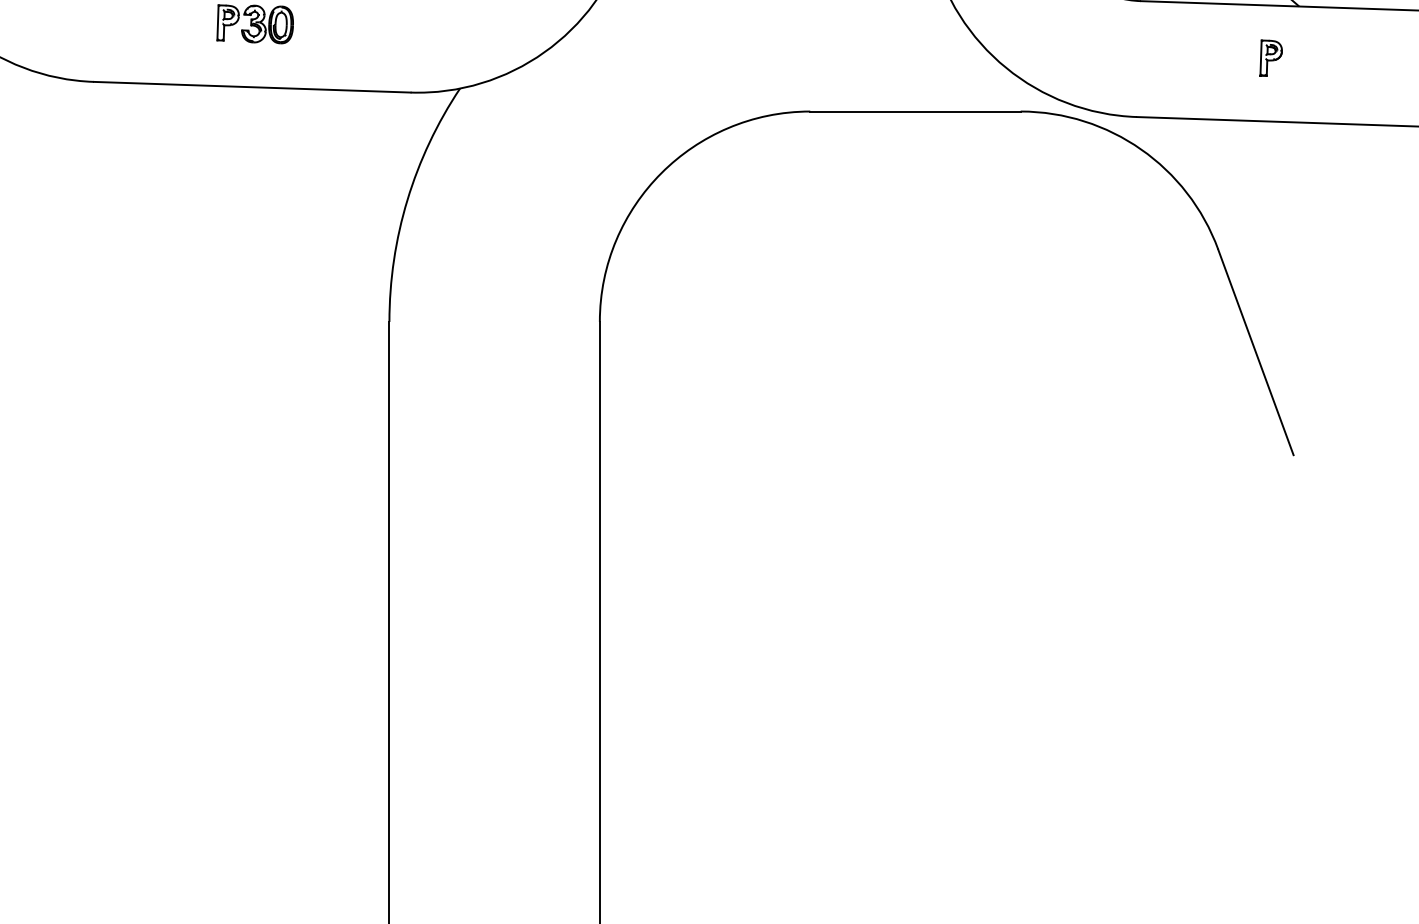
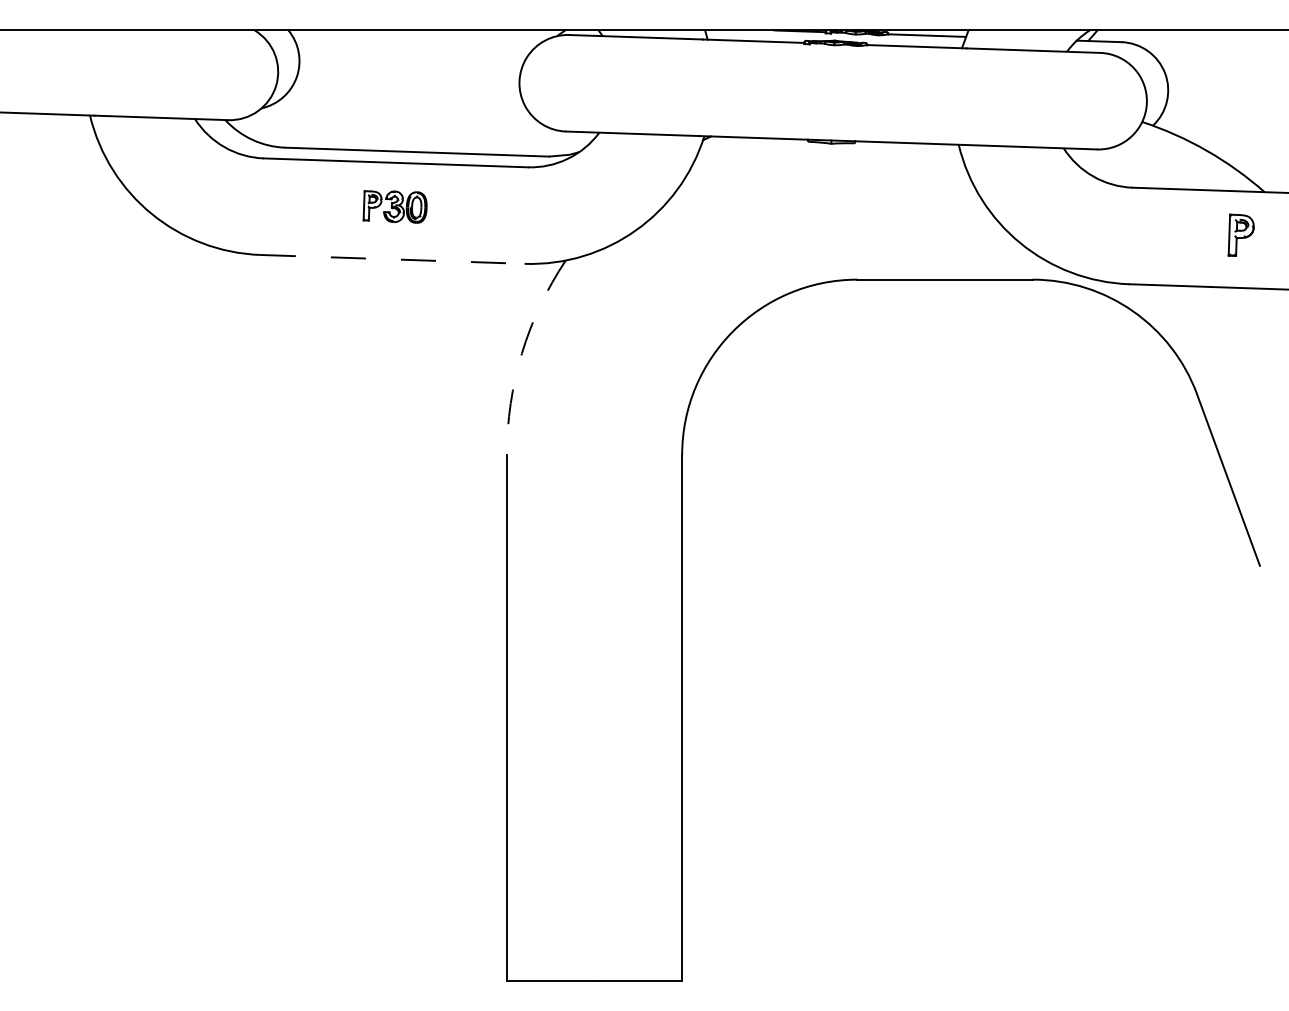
part: (1271, 57) -> (1241, 234), size x1.4
line: (252, 87) -> (392, 259), solid -> dashed
arc: (406, 200) -> (521, 353), solid -> dashed

